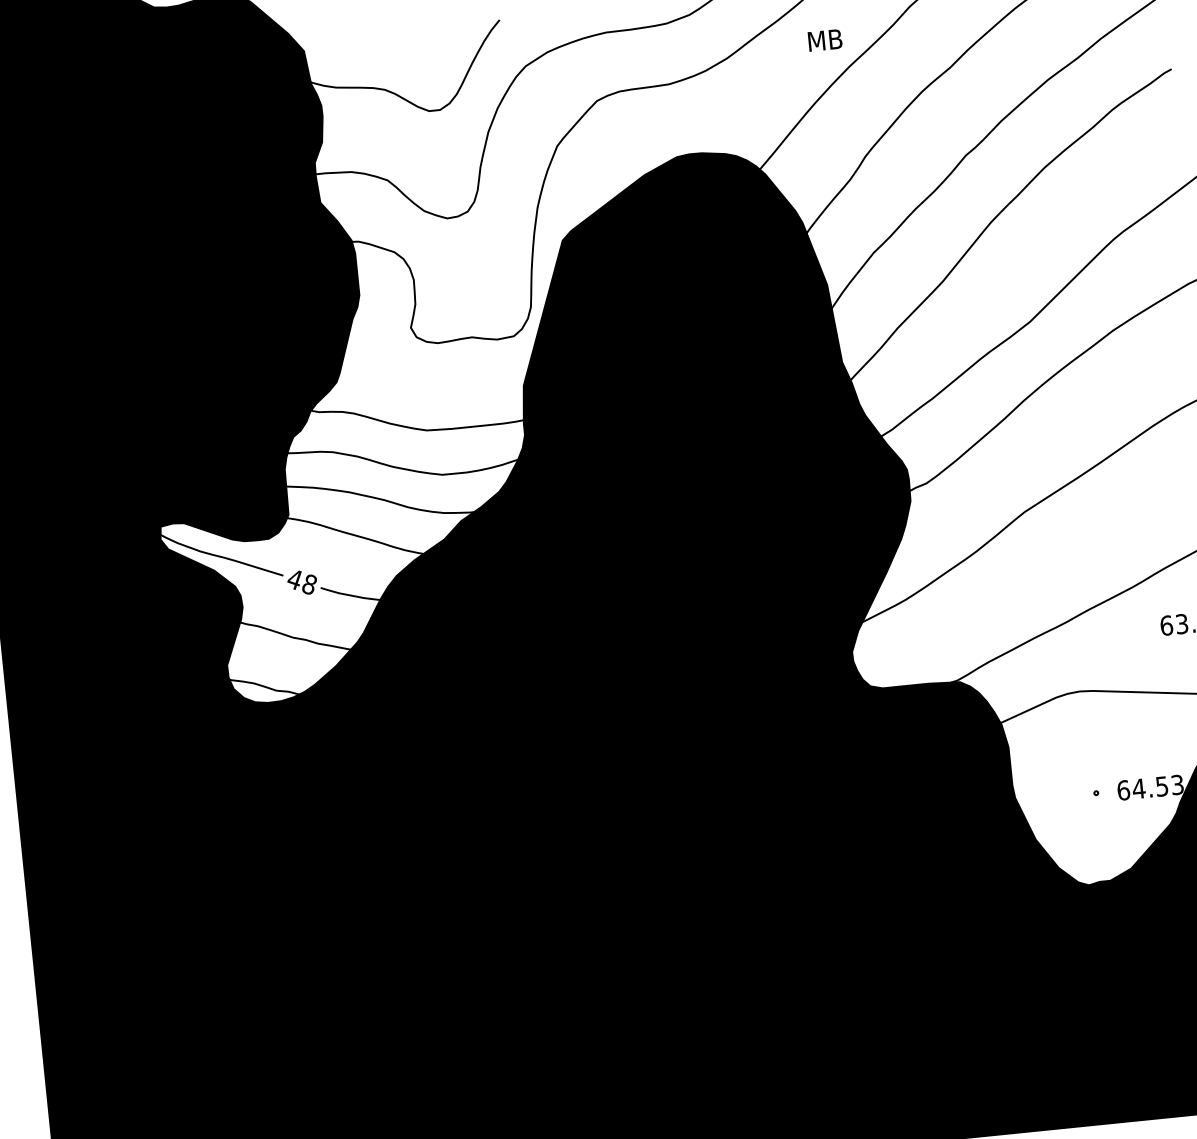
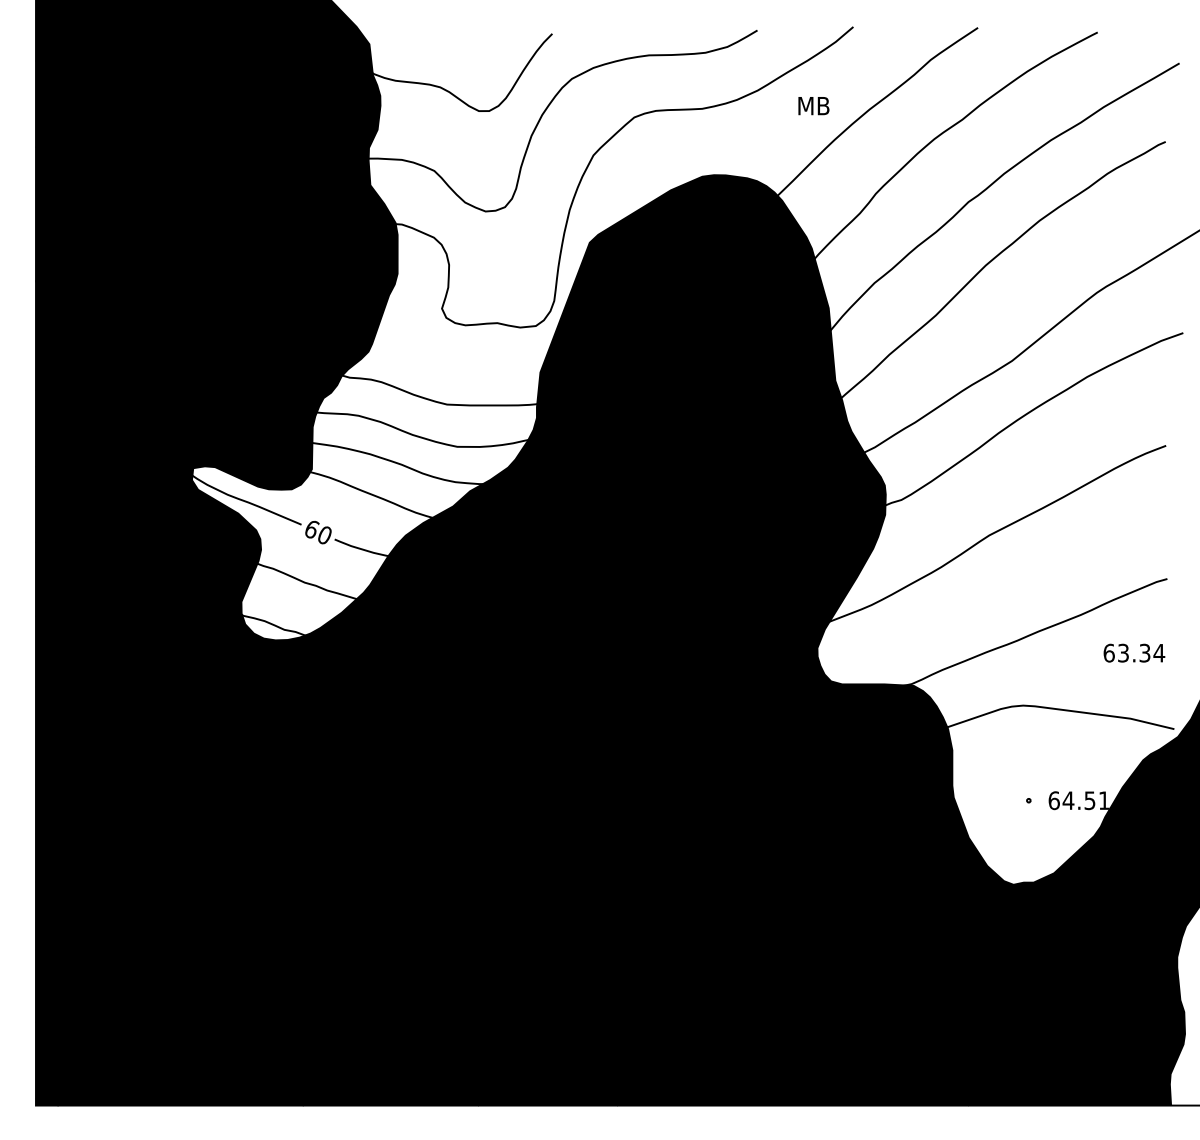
text: (824, 40) -> (813, 106), moved
text: (301, 582) -> (317, 532), 48 -> 60
text: (1177, 784) -> (1104, 800), 64.53 -> 64.51

